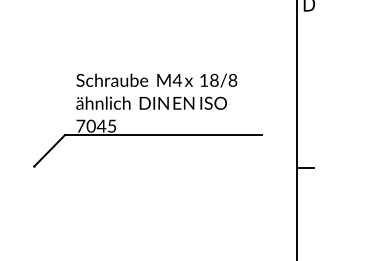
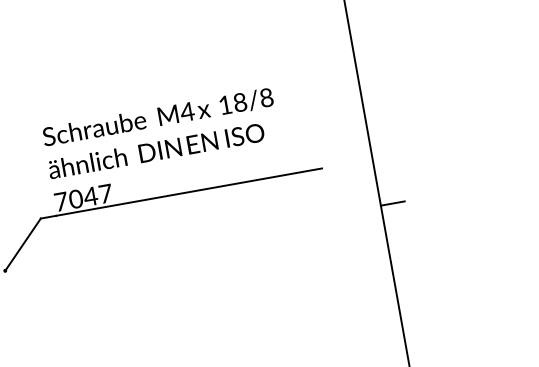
text: (111, 125) -> (104, 192), 7045 -> 7047

